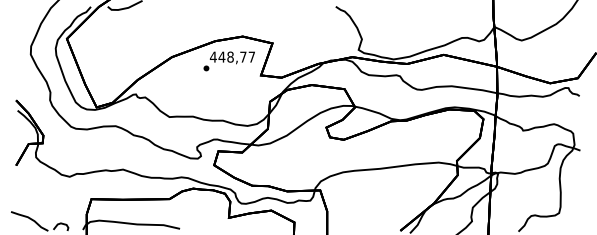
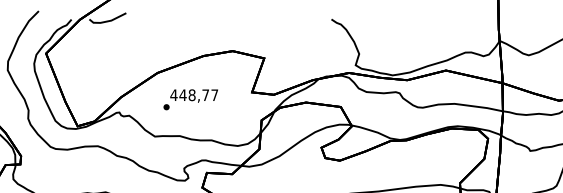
text: (228, 61) -> (189, 99), moved

